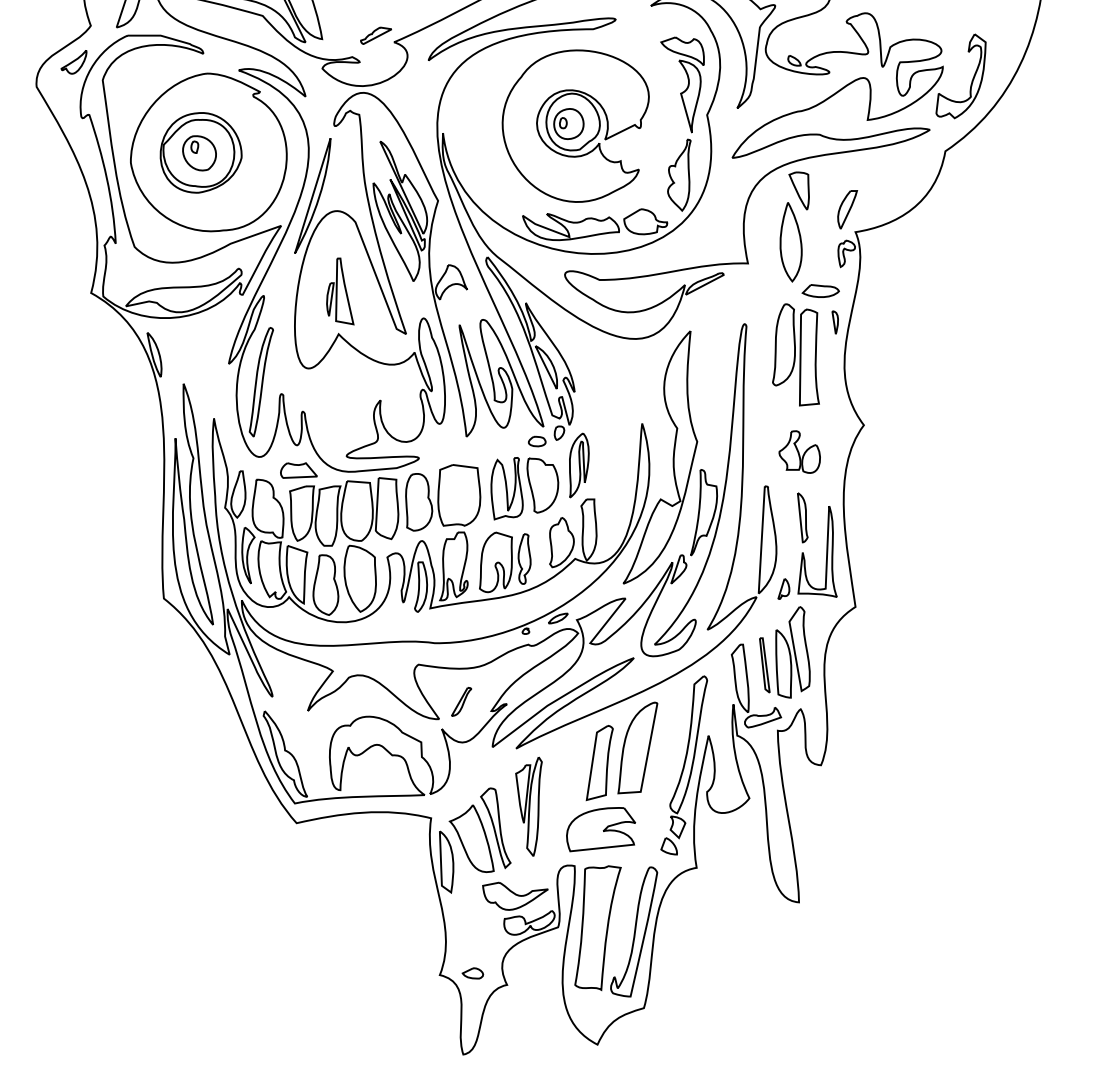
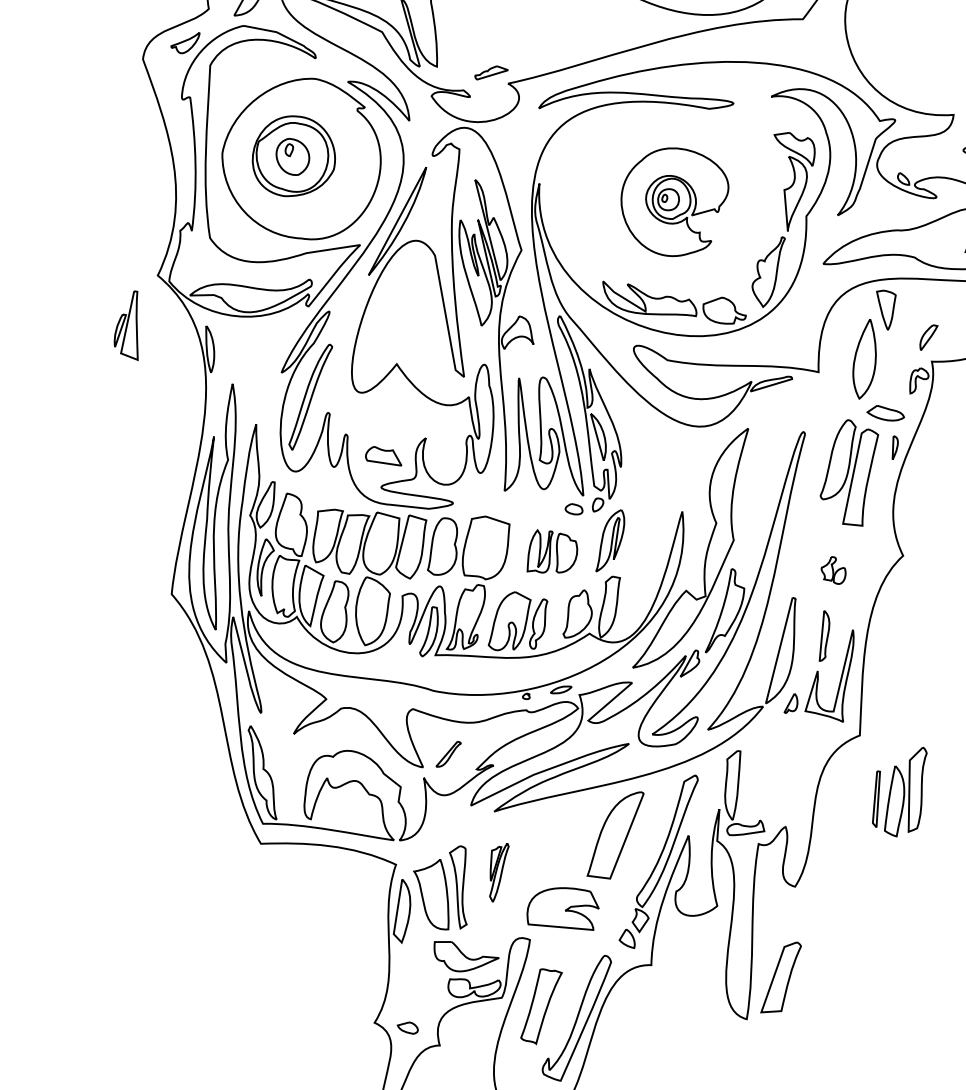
part: (575, 125) -> (673, 201), size x0.7
part: (847, 209) -> (928, 337), size x0.7
part: (340, 291) -> (131, 324), moved
part: (799, 451) -> (833, 569), size x0.6
part: (298, 470) -> (384, 456), moved
part: (524, 488) -> (552, 553), size x0.7
part: (784, 652) -> (898, 790), moved
part: (599, 762) -> (781, 977), moved
part: (528, 806) -> (495, 871), size x0.6
part: (597, 928) -> (540, 1006), size x0.6

